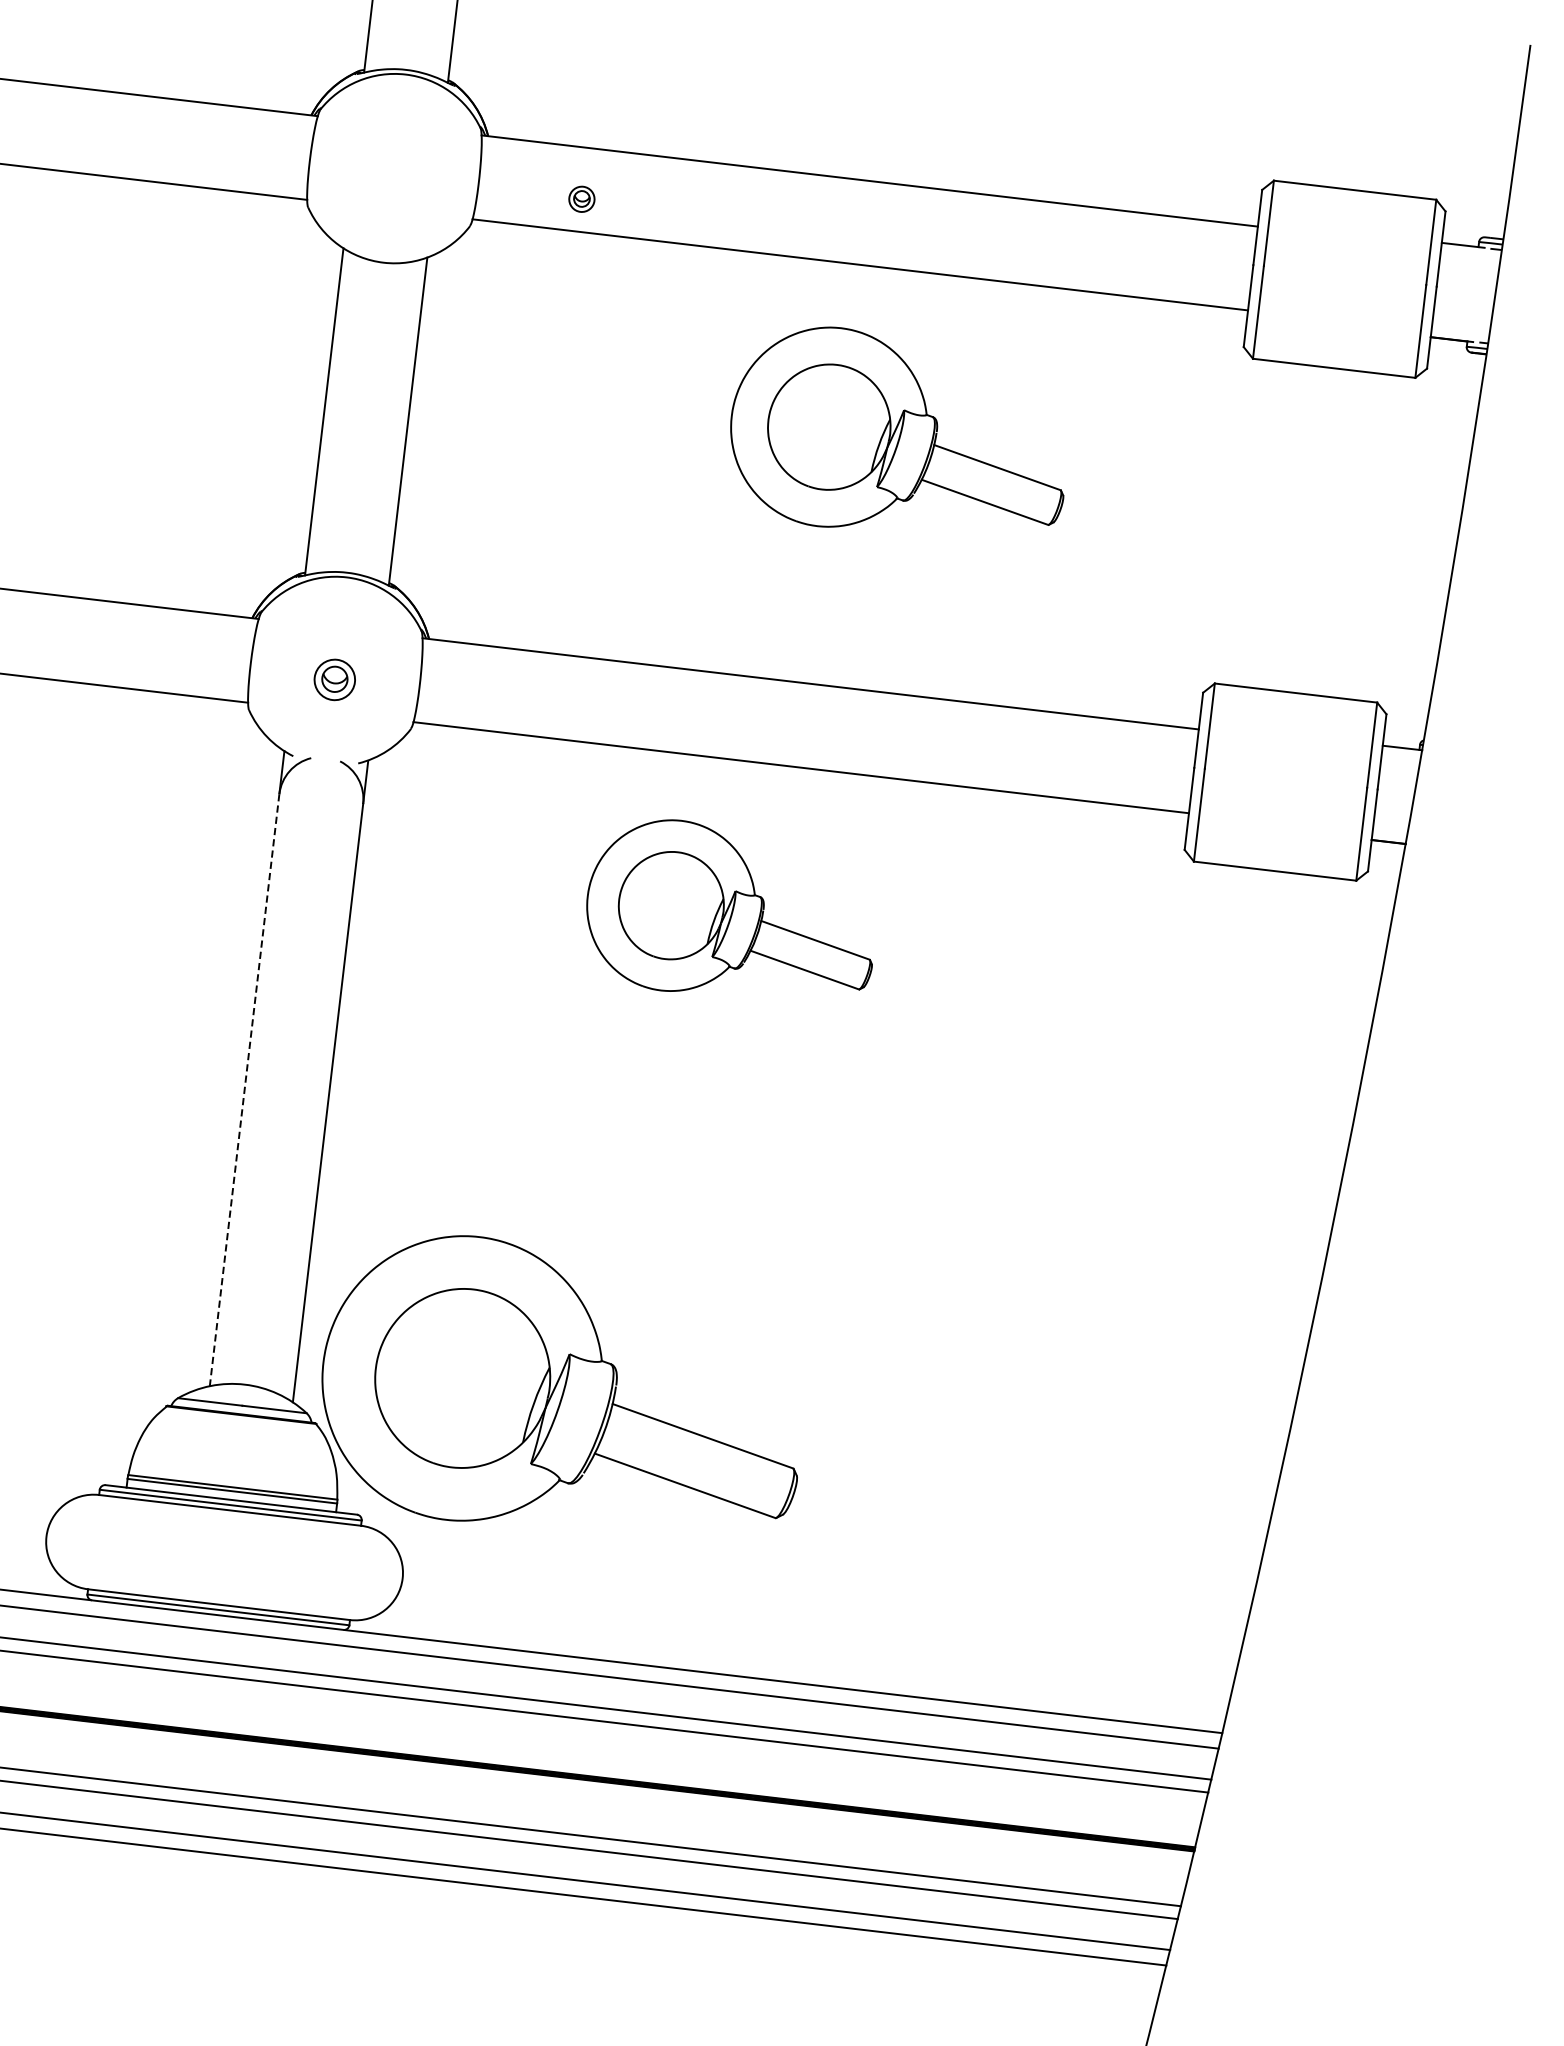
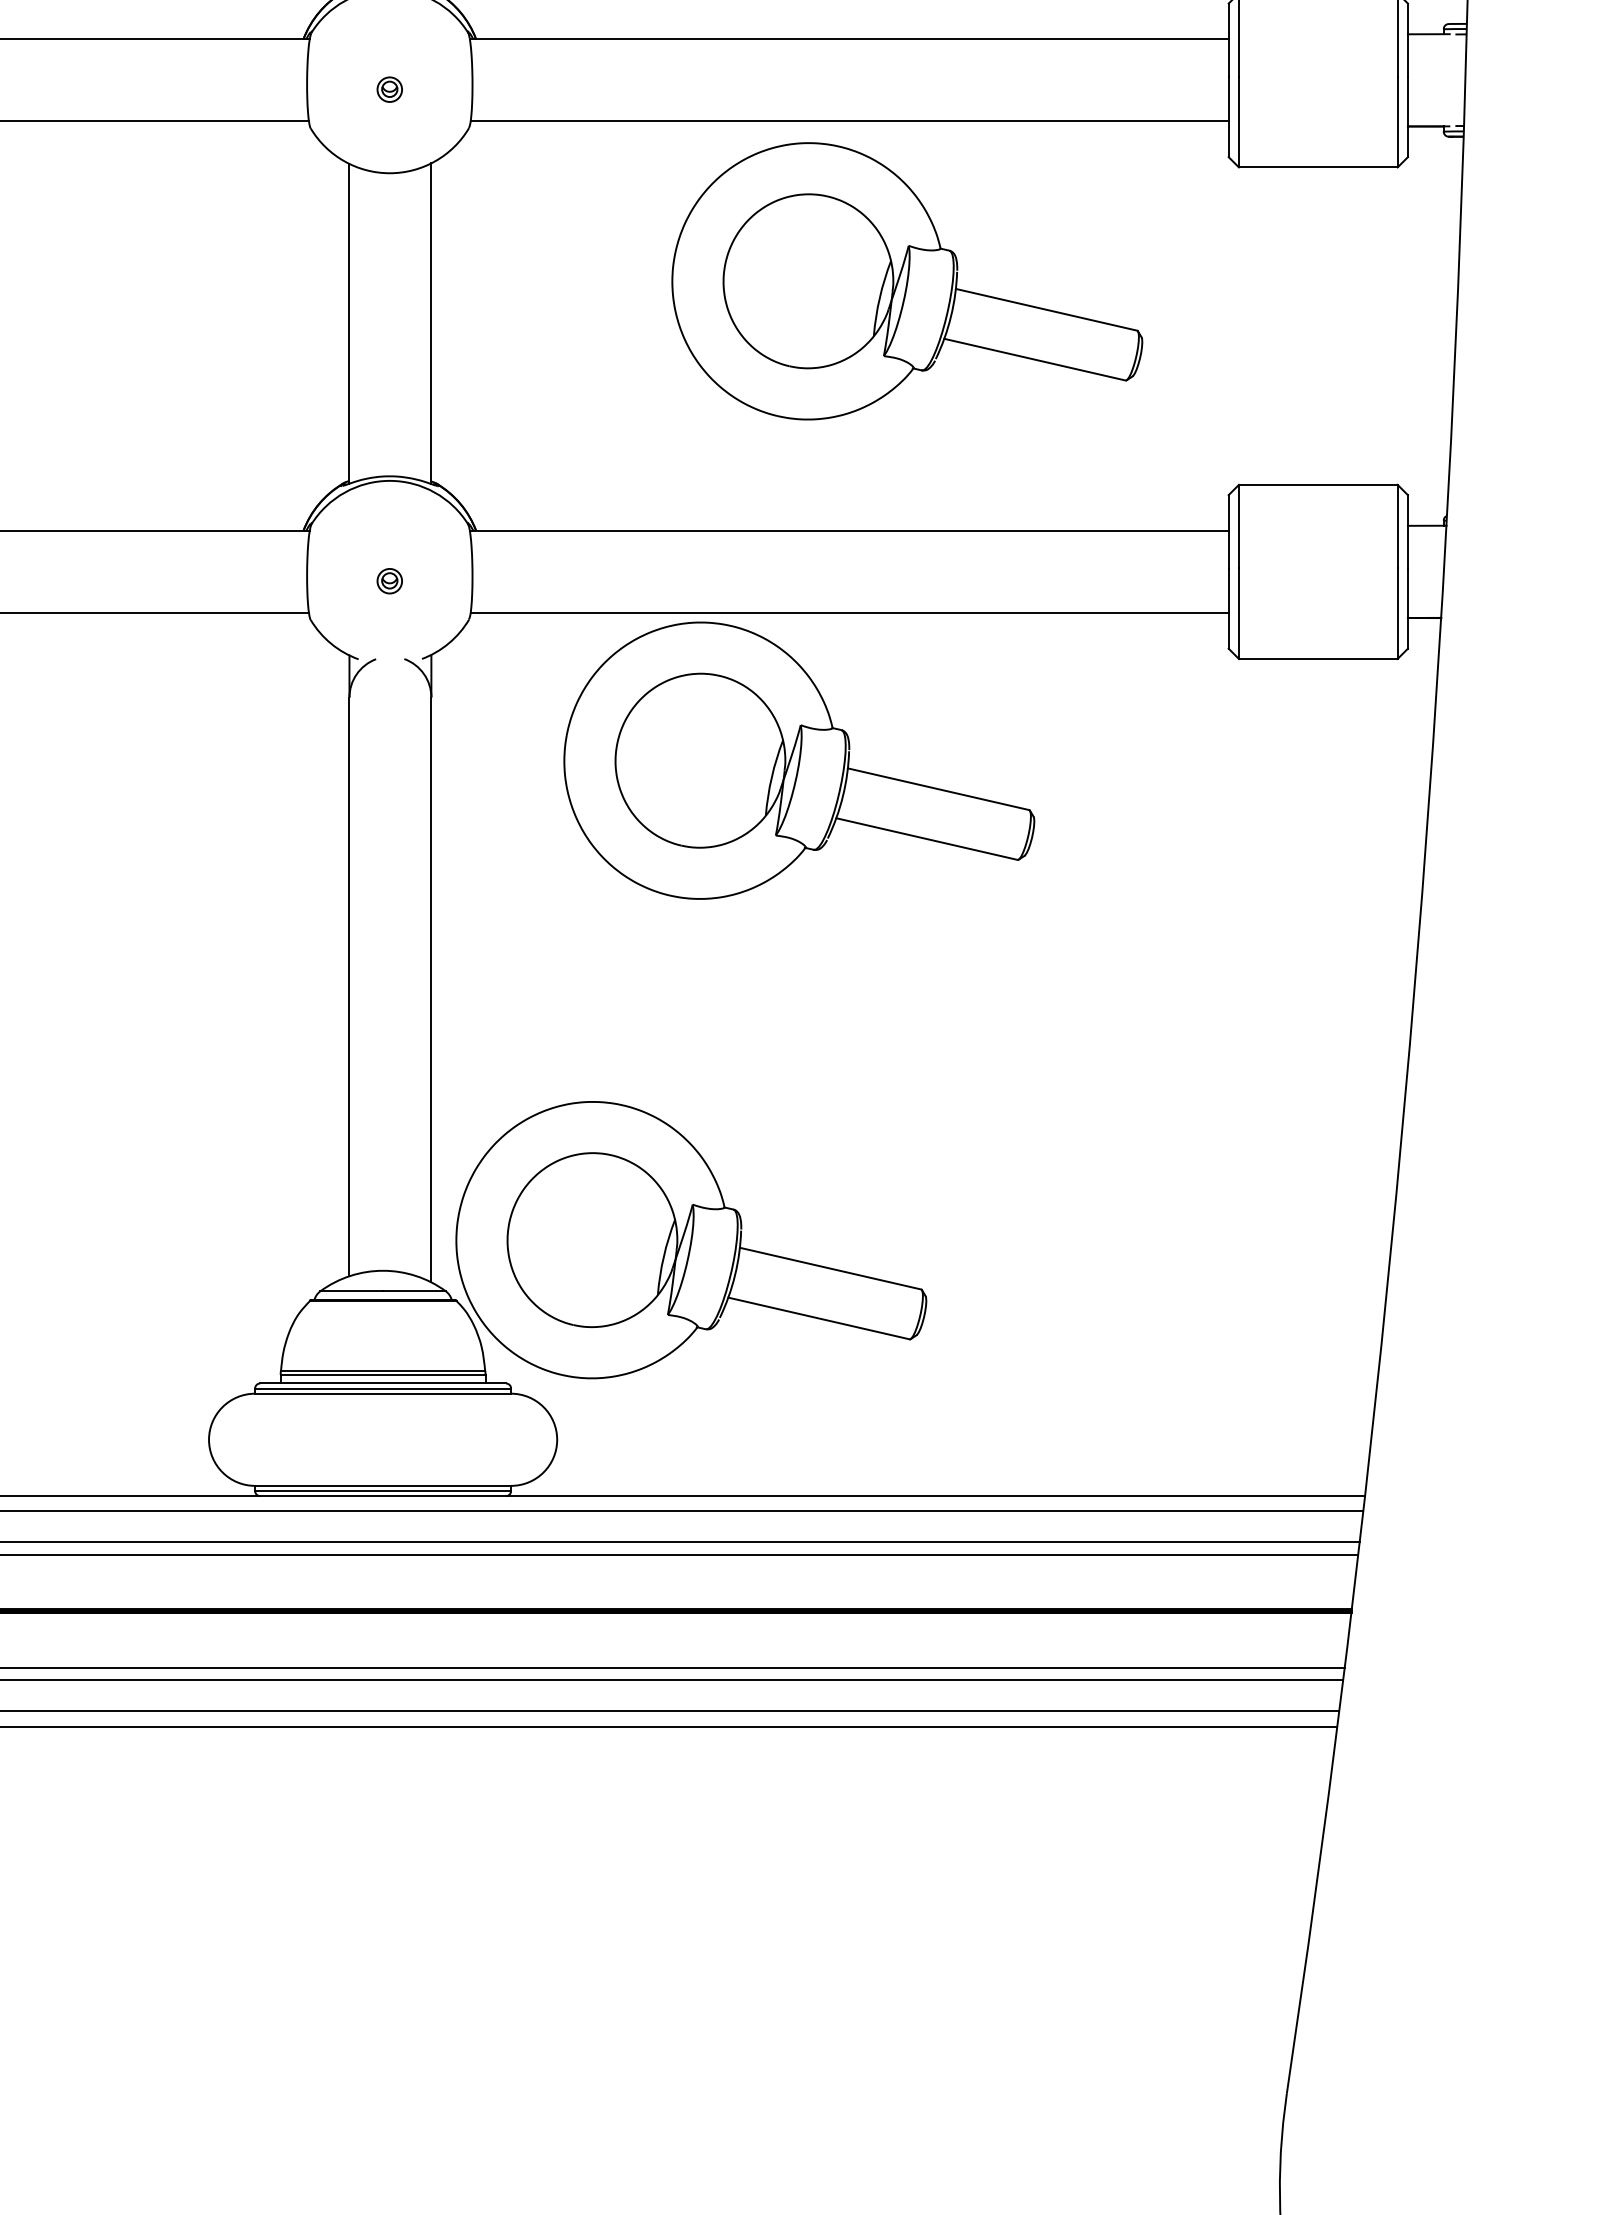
part: (581, 199) -> (389, 89), moved
part: (900, 435) -> (907, 281), size x1.43
part: (334, 680) -> (389, 581), size x0.62
part: (732, 912) -> (799, 760), size x1.67
line: (244, 1090) -> (349, 987), dashed -> solid

